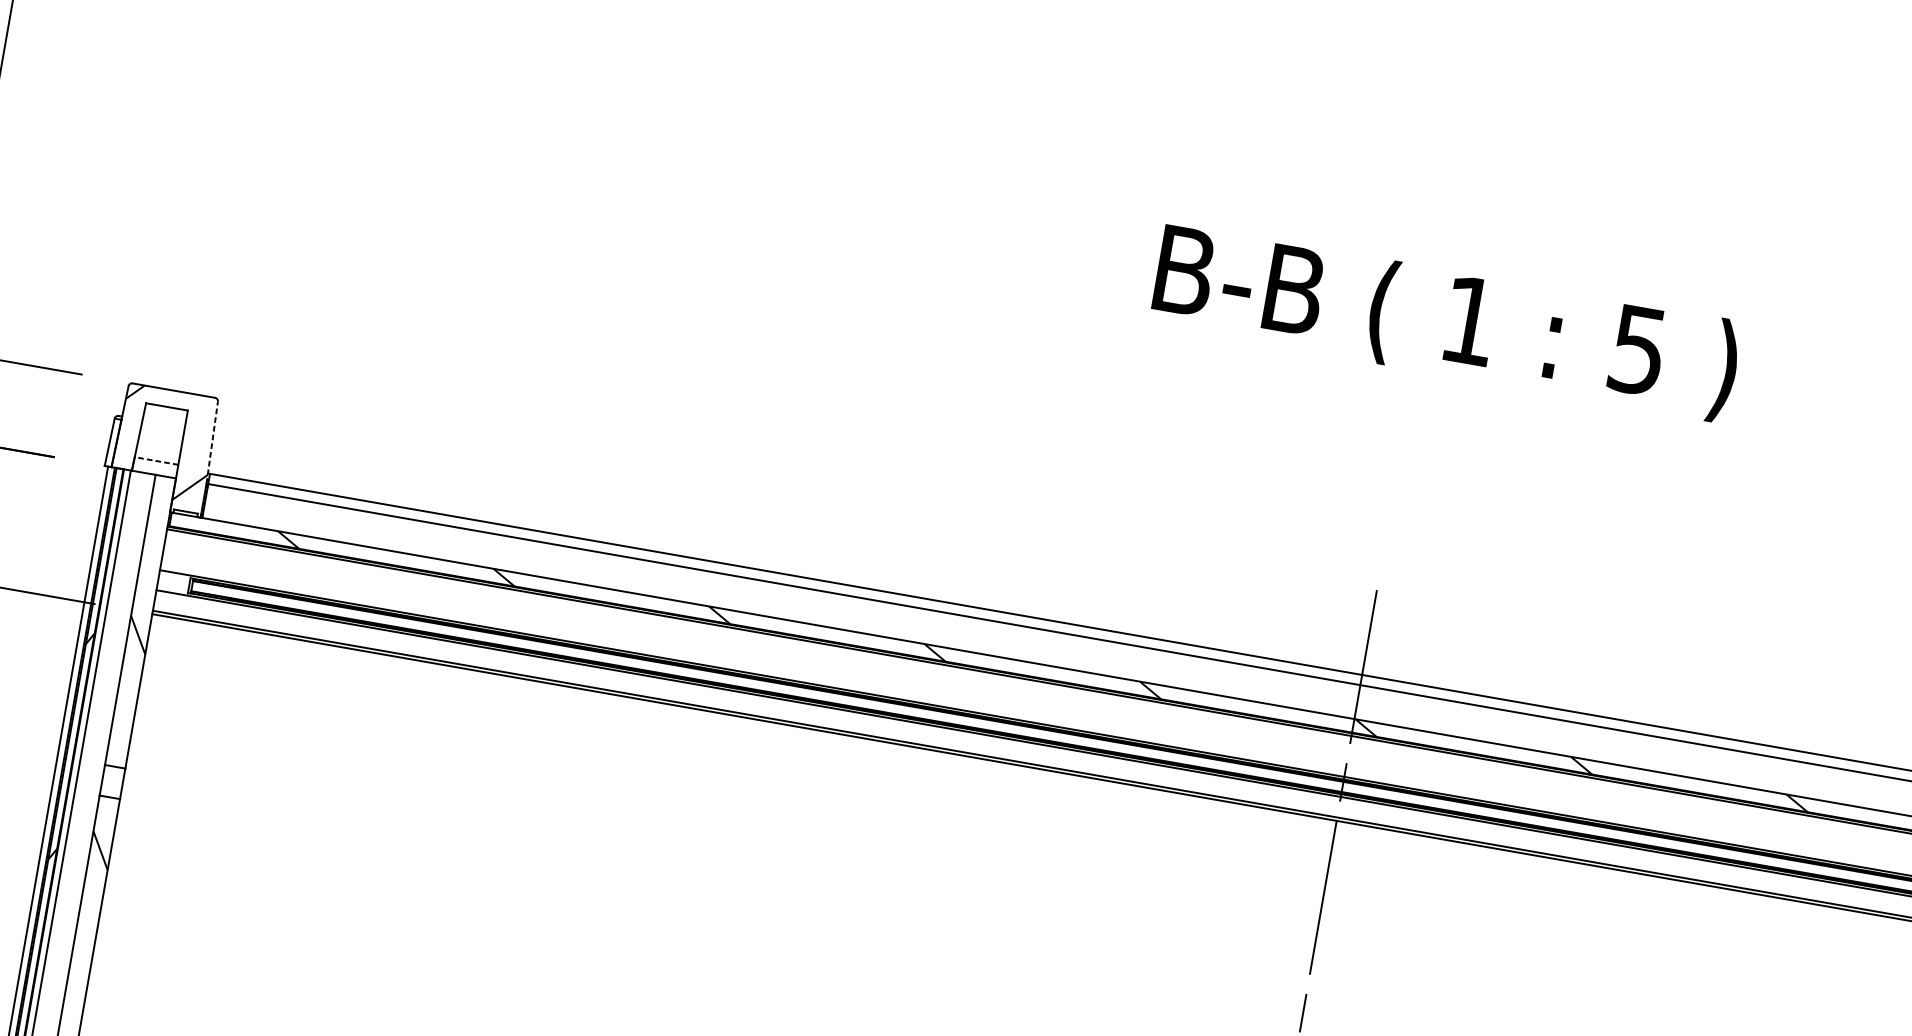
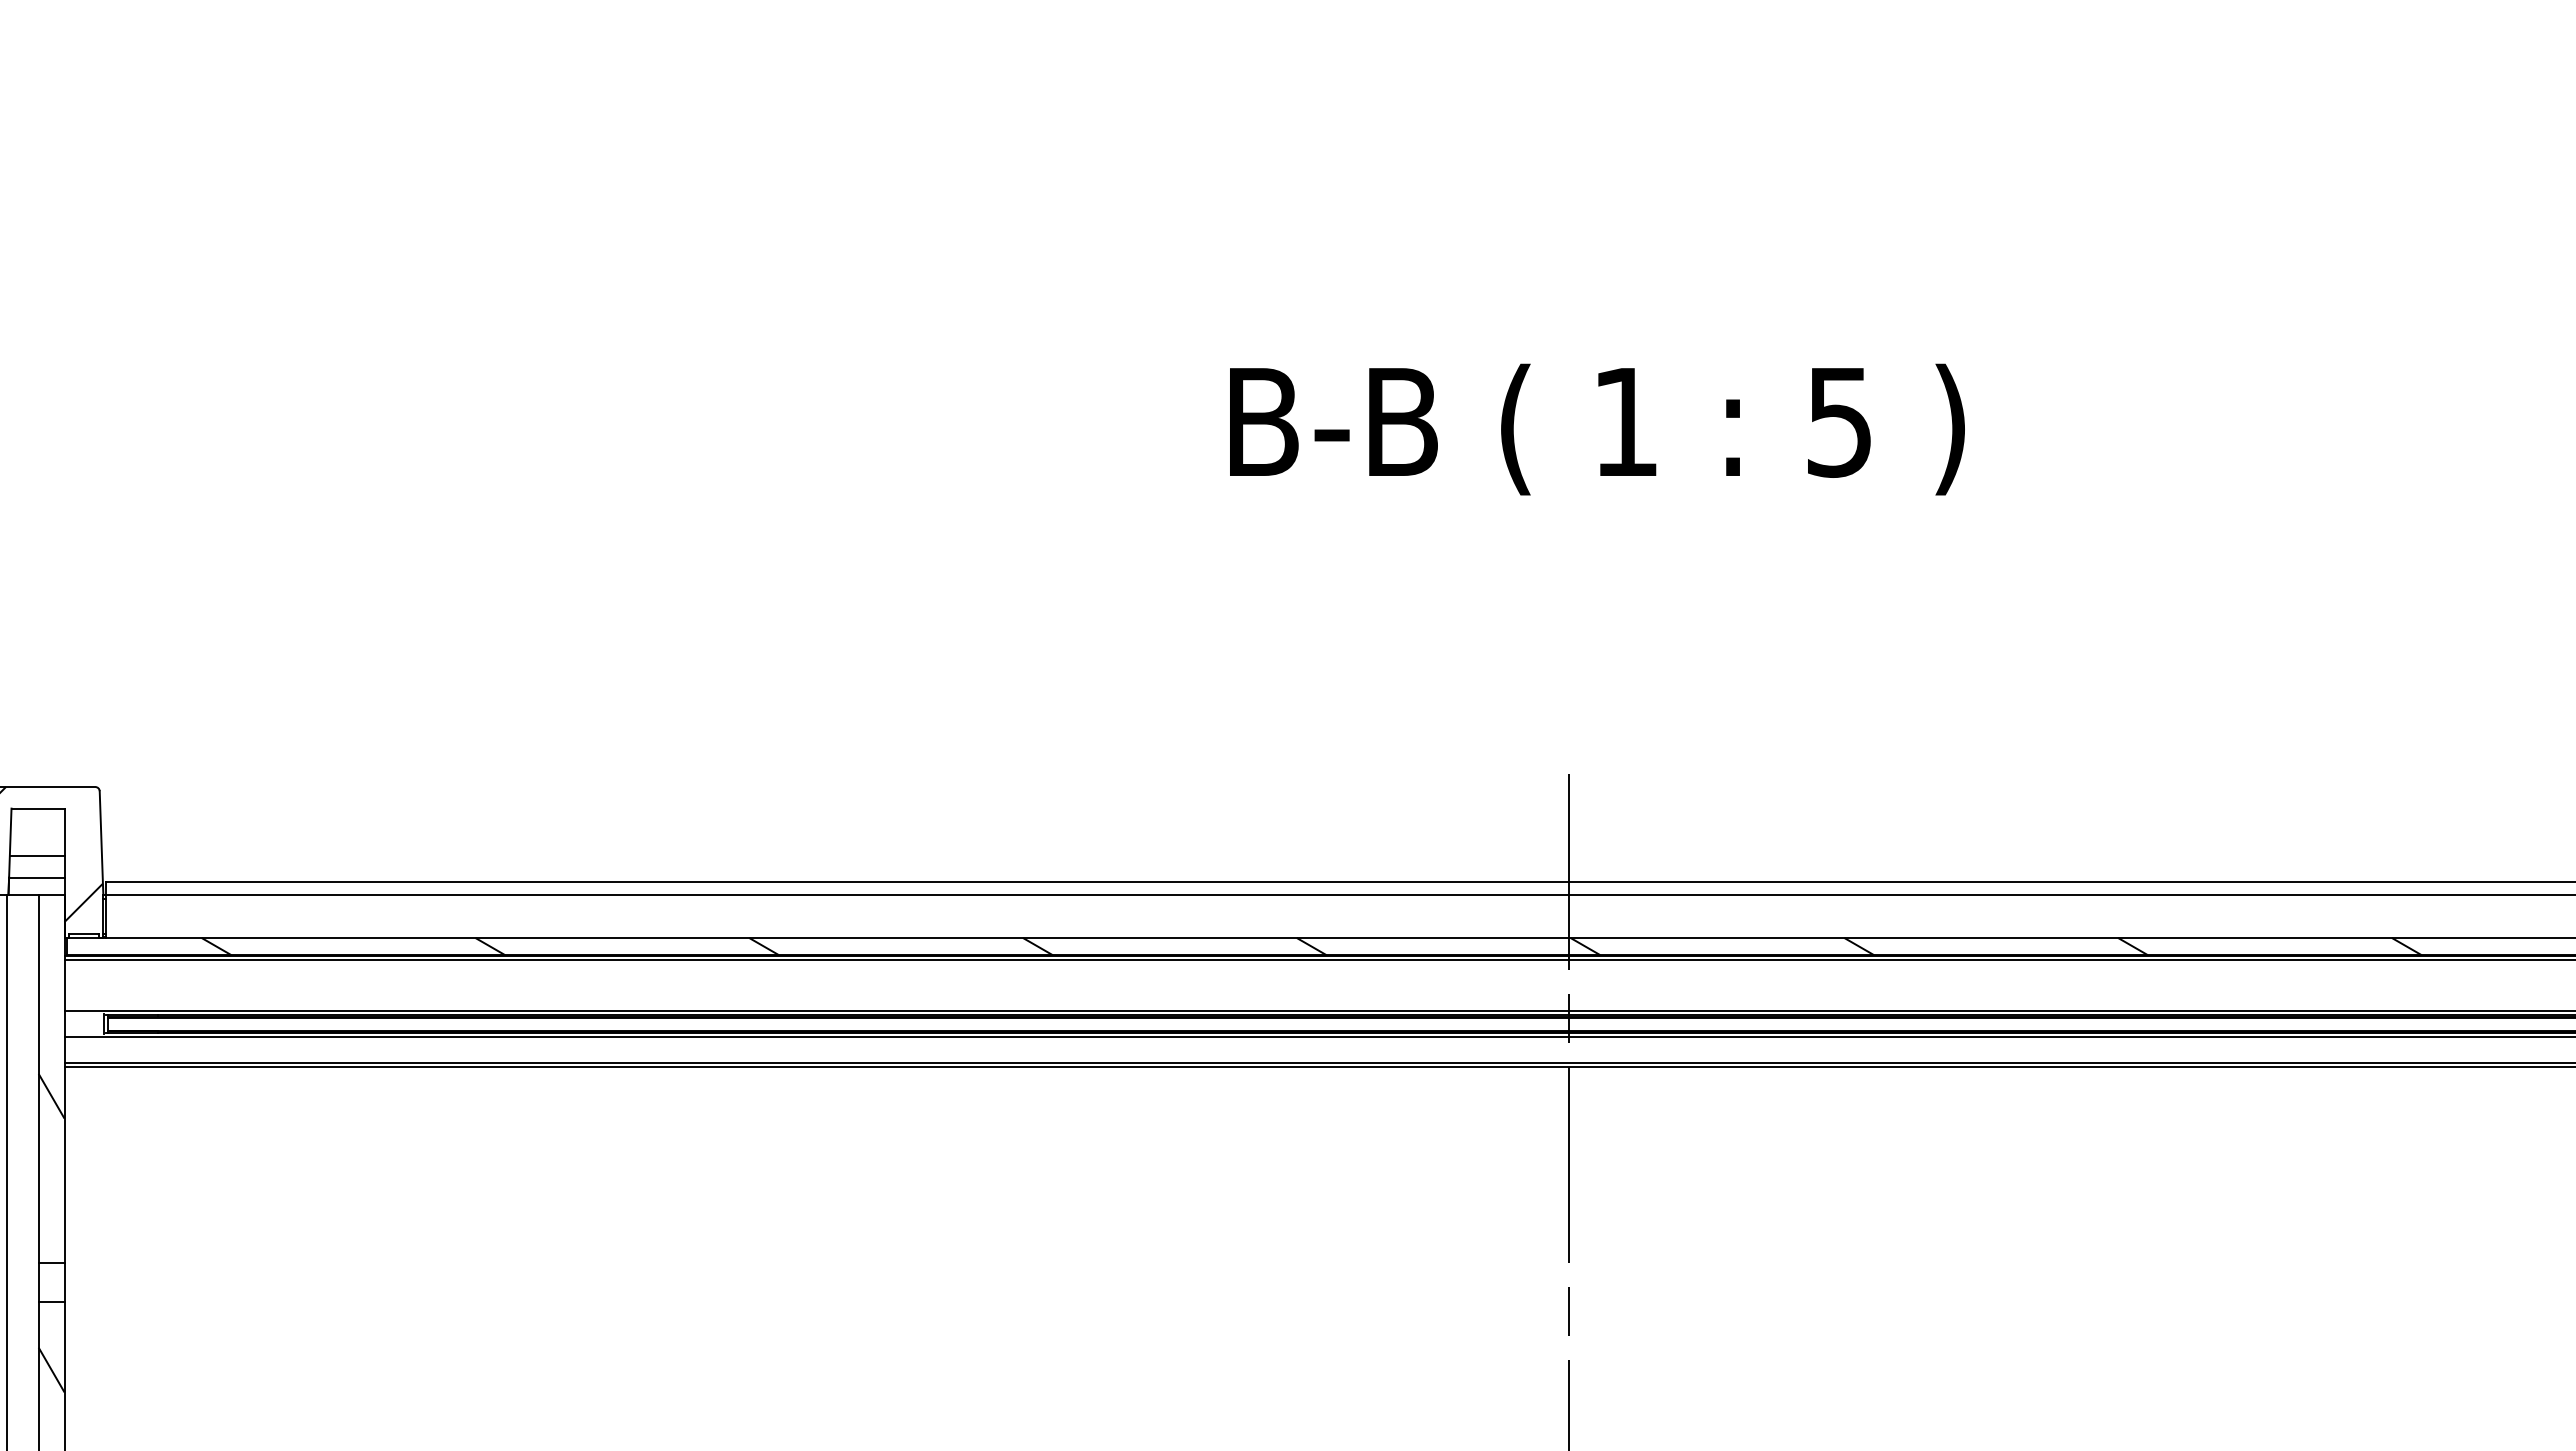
line: (212, 443) -> (101, 843), dashed -> solid
line: (159, 444) -> (36, 856), added
line: (156, 460) -> (36, 877), dashed -> solid

